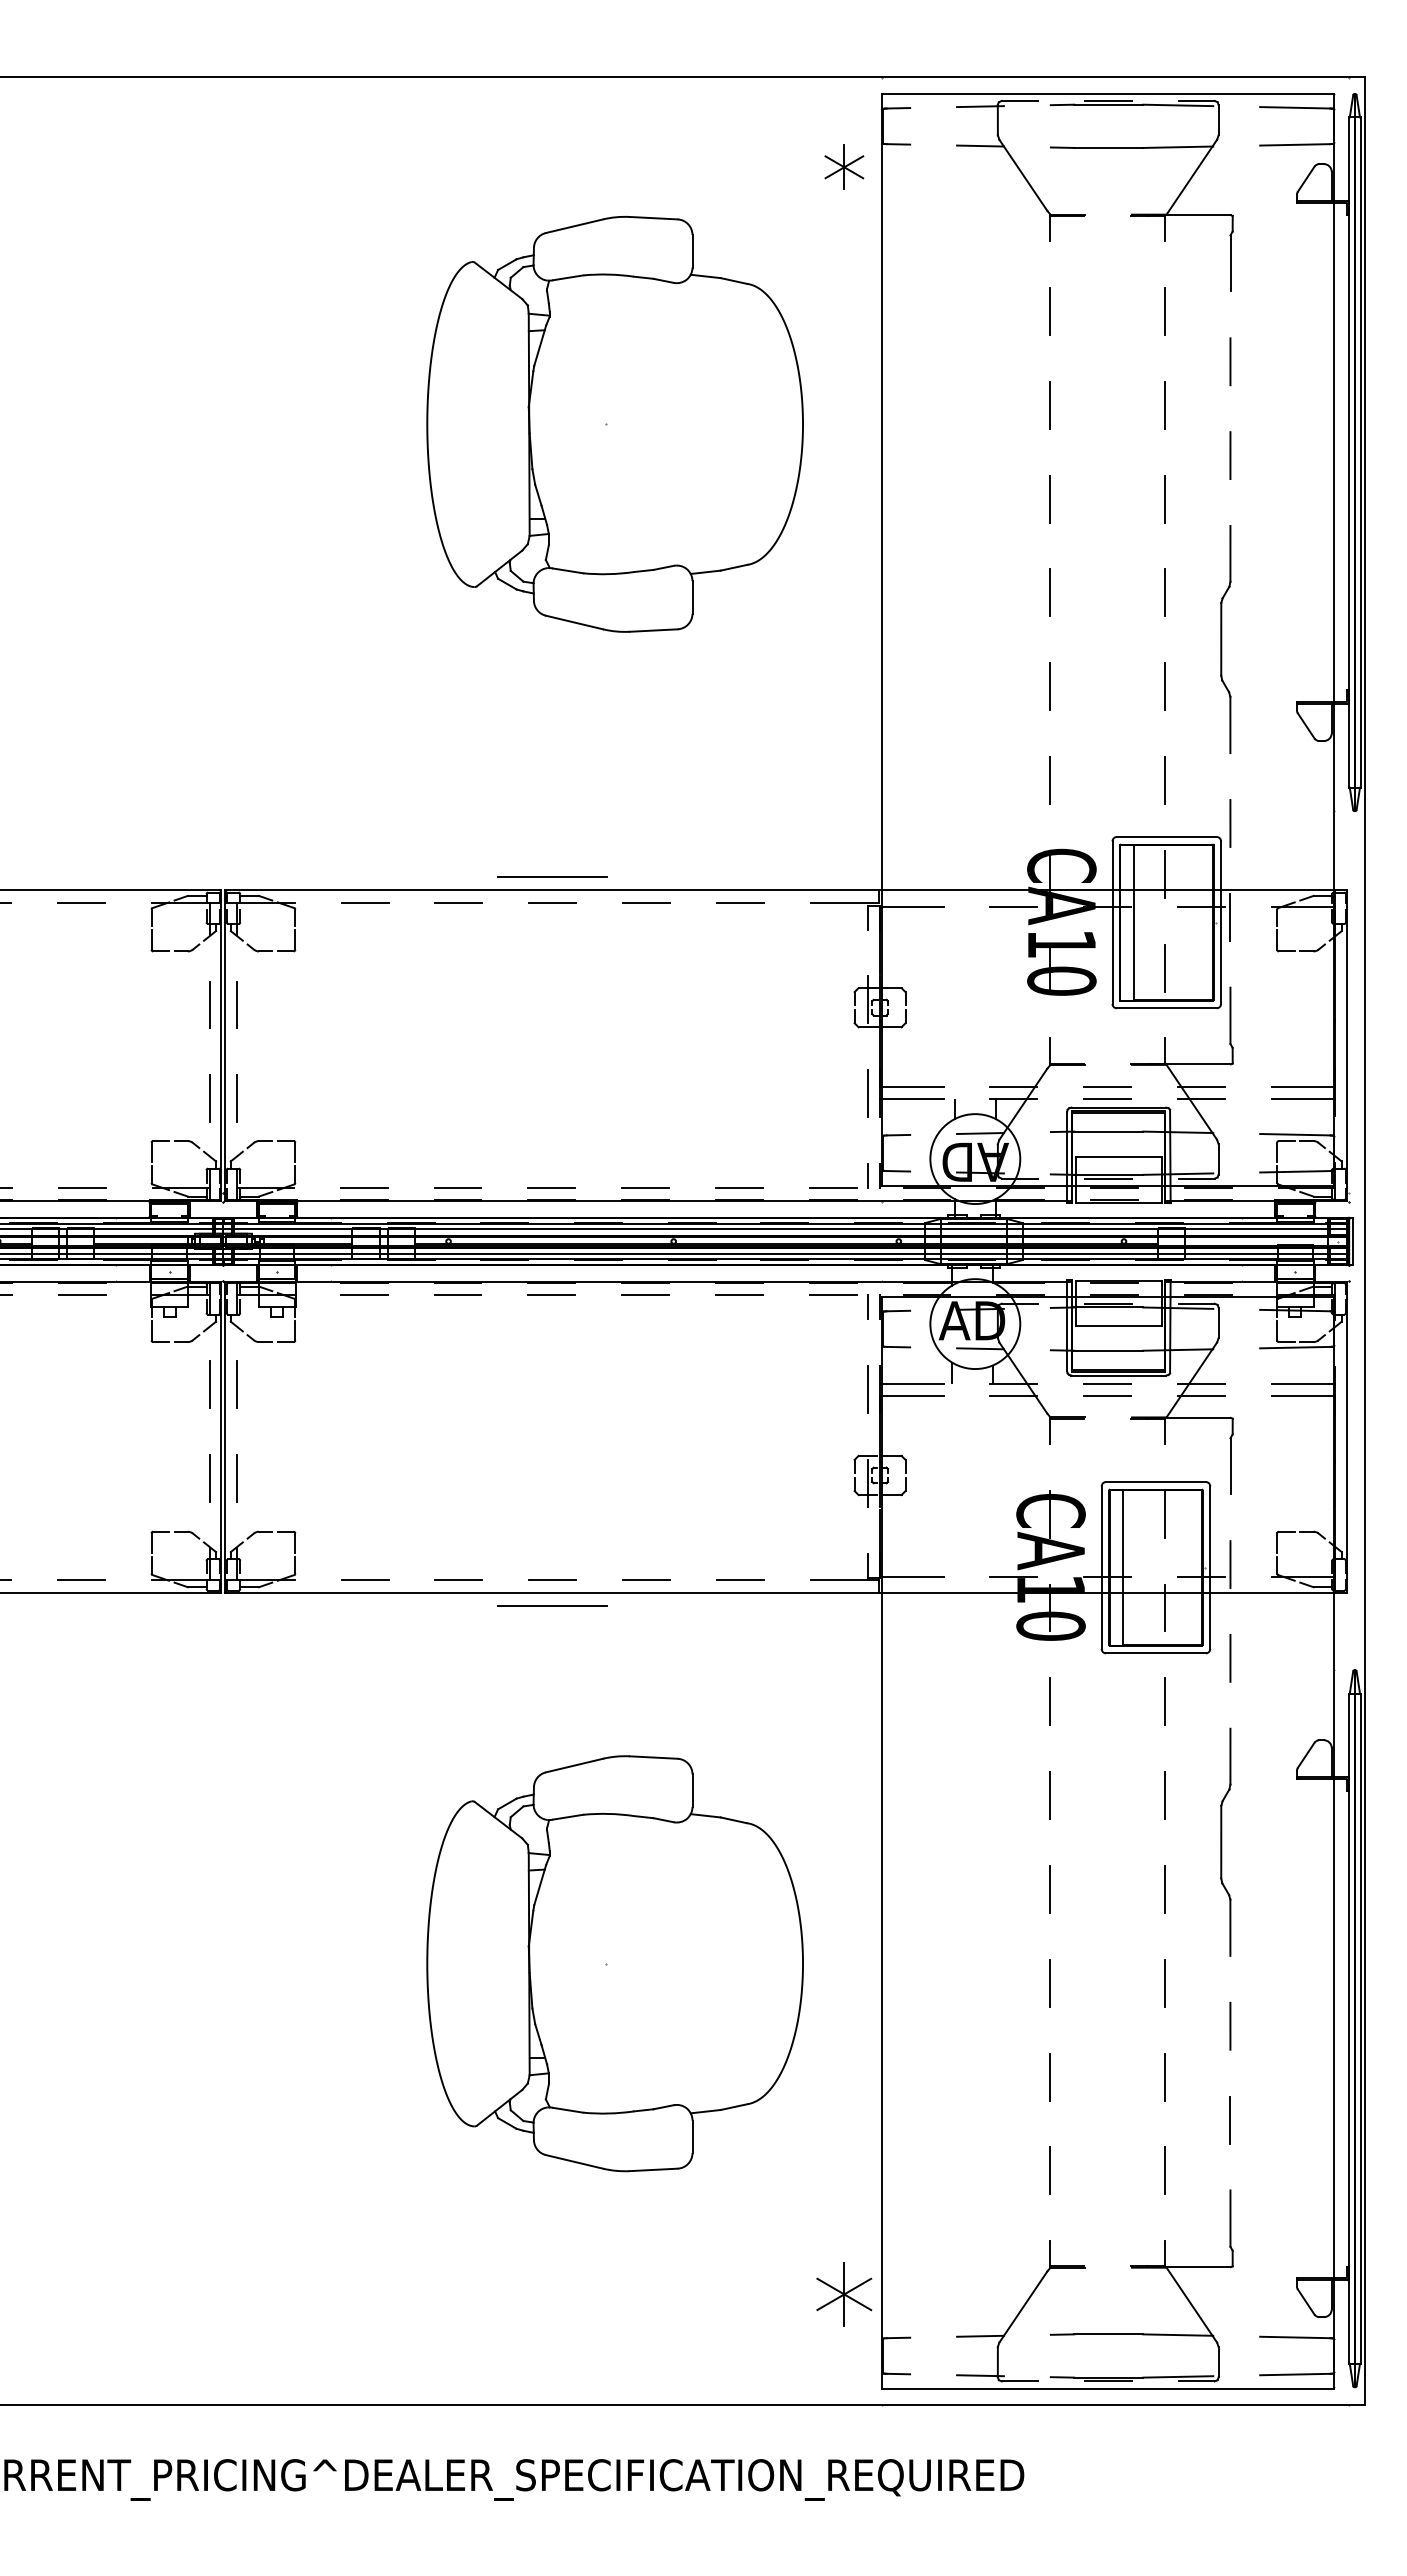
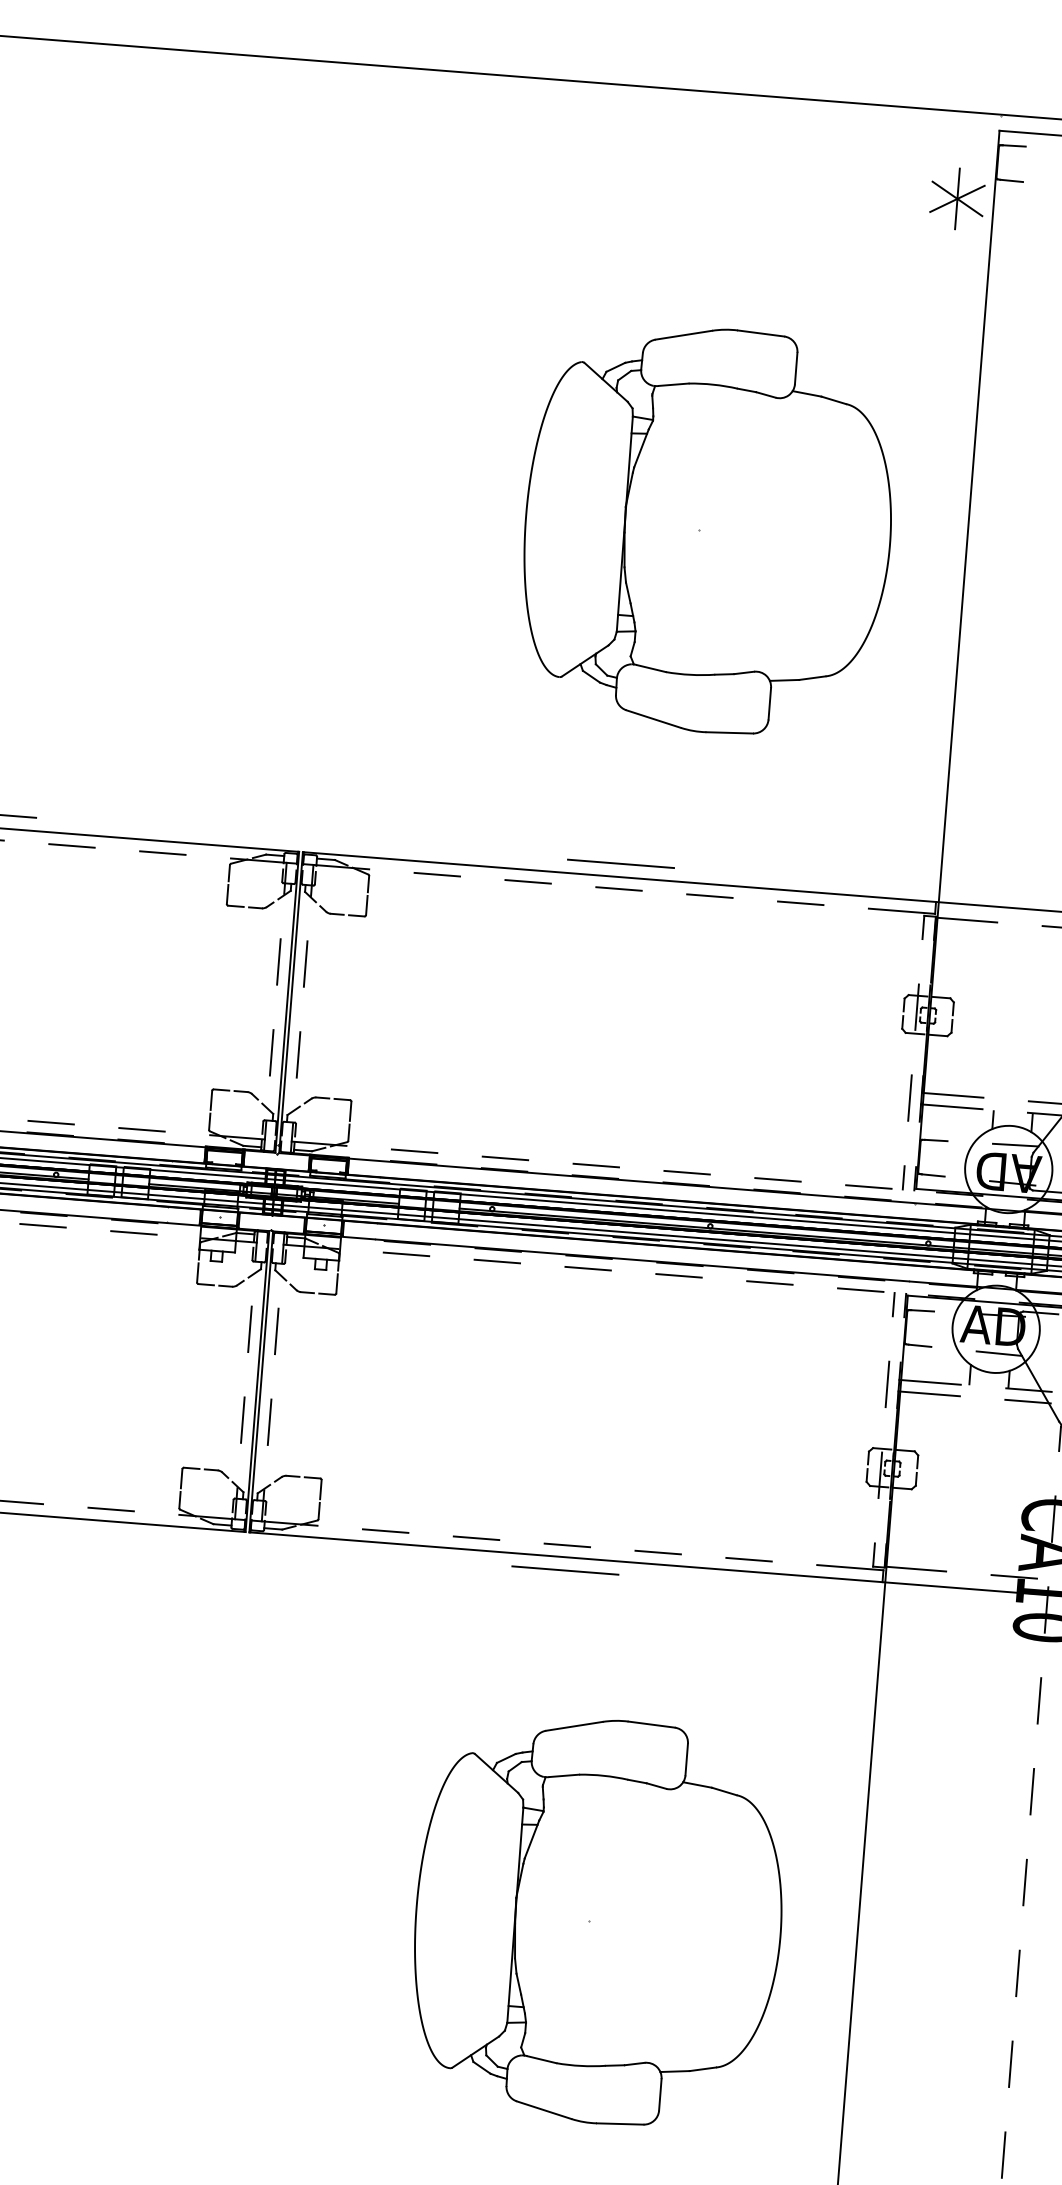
part: (844, 167) -> (957, 199), size x1.43
part: (614, 423) -> (707, 529), moved

